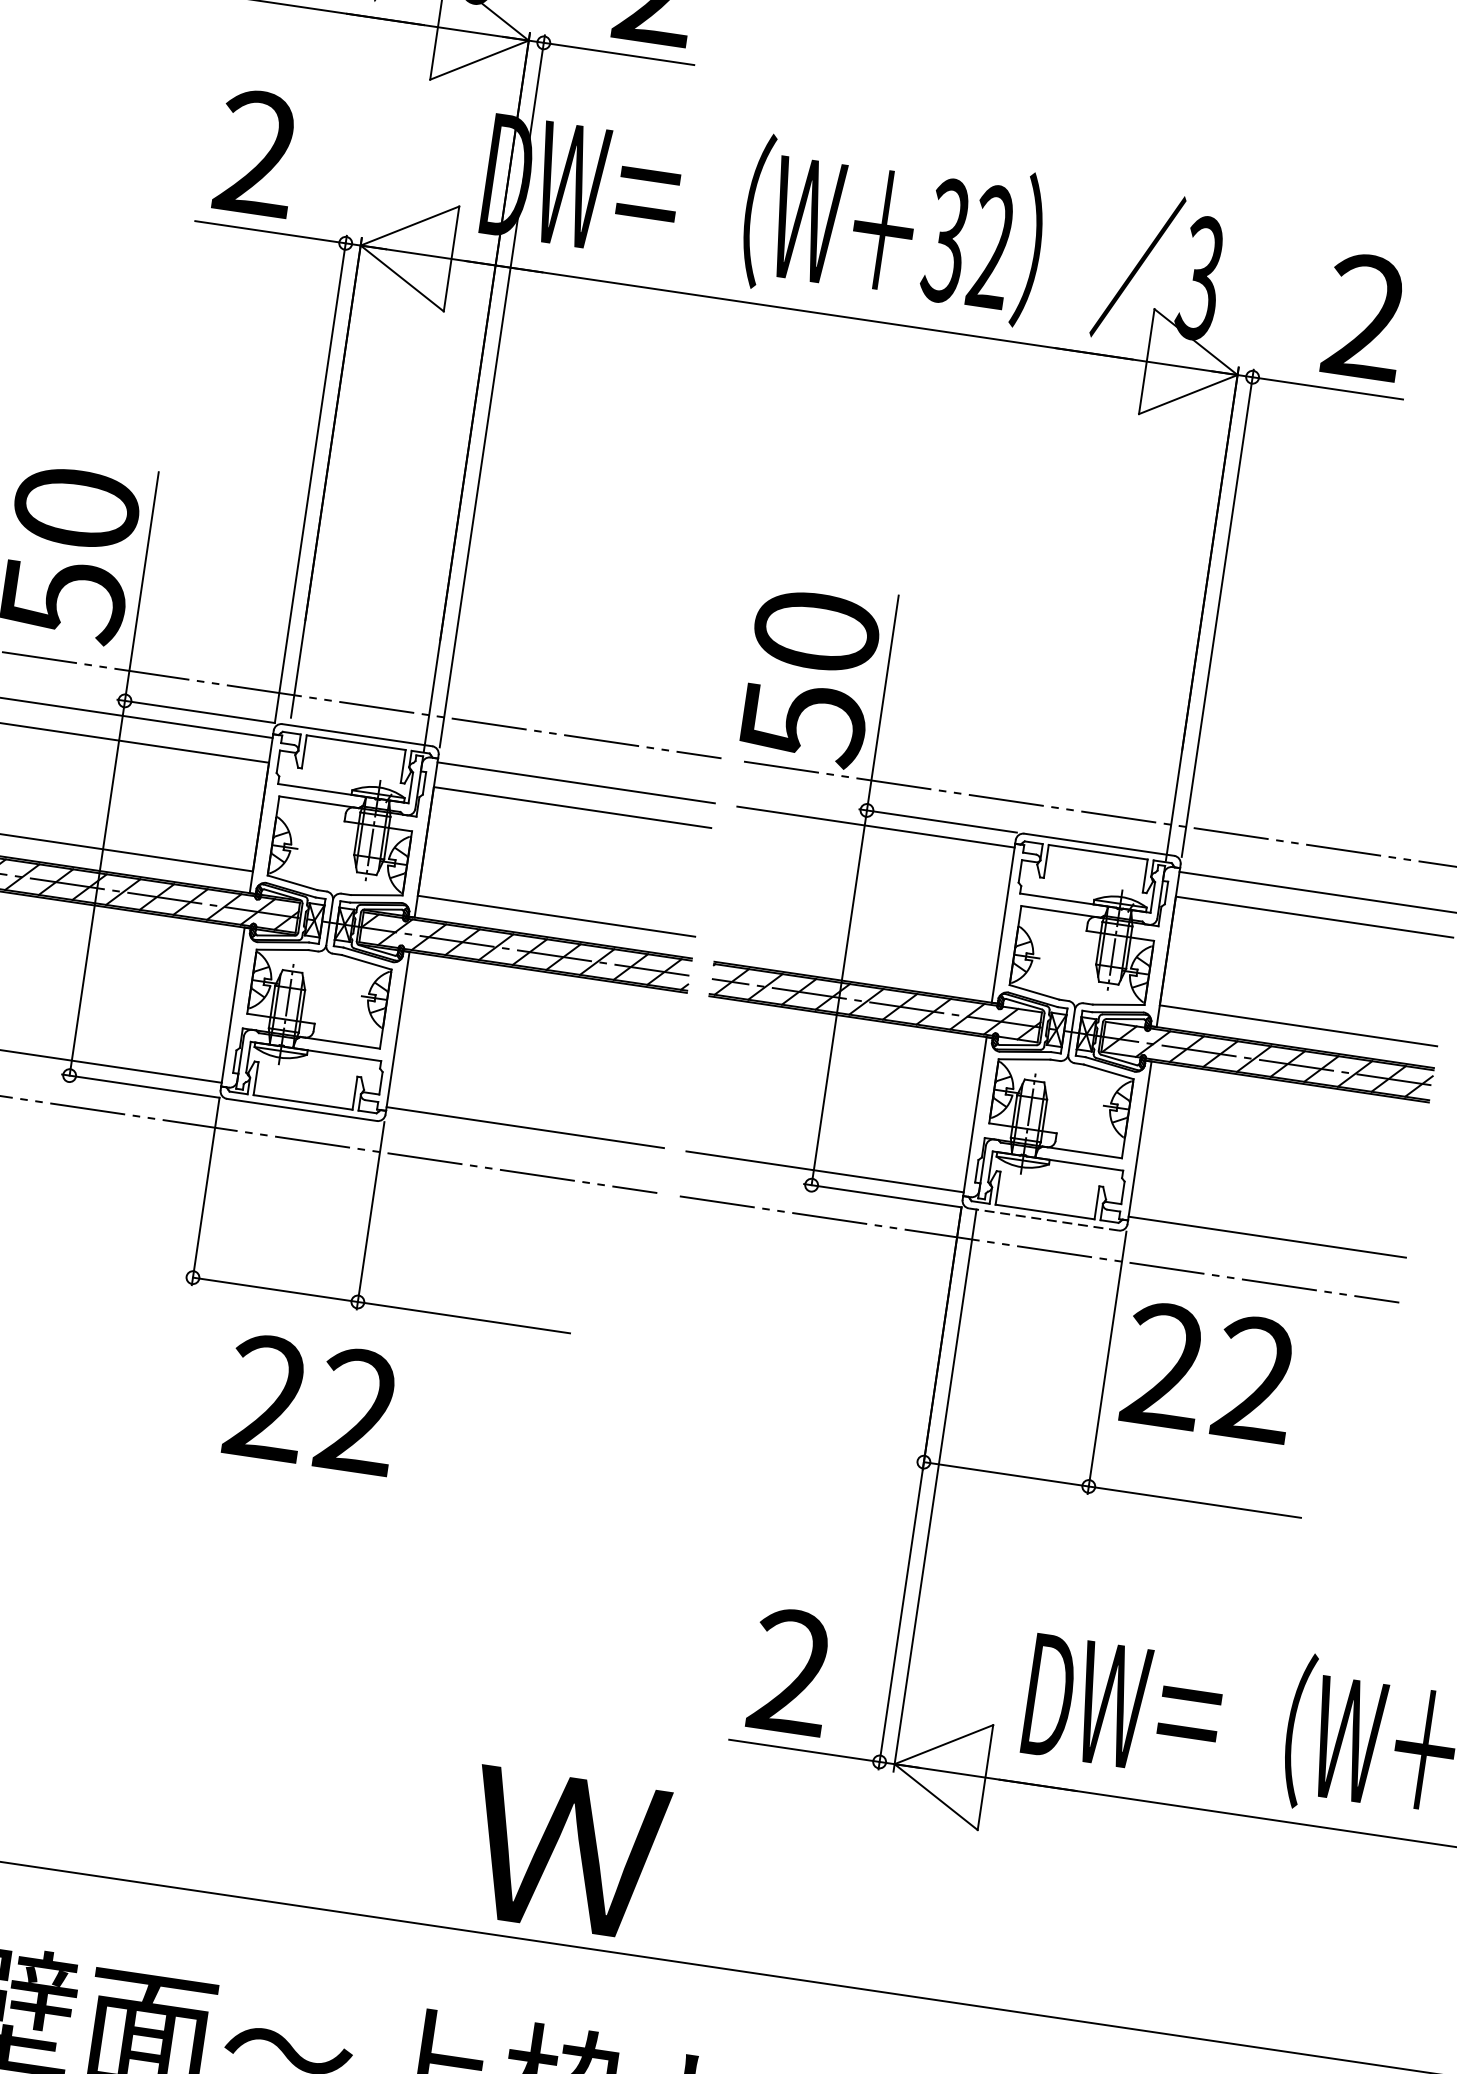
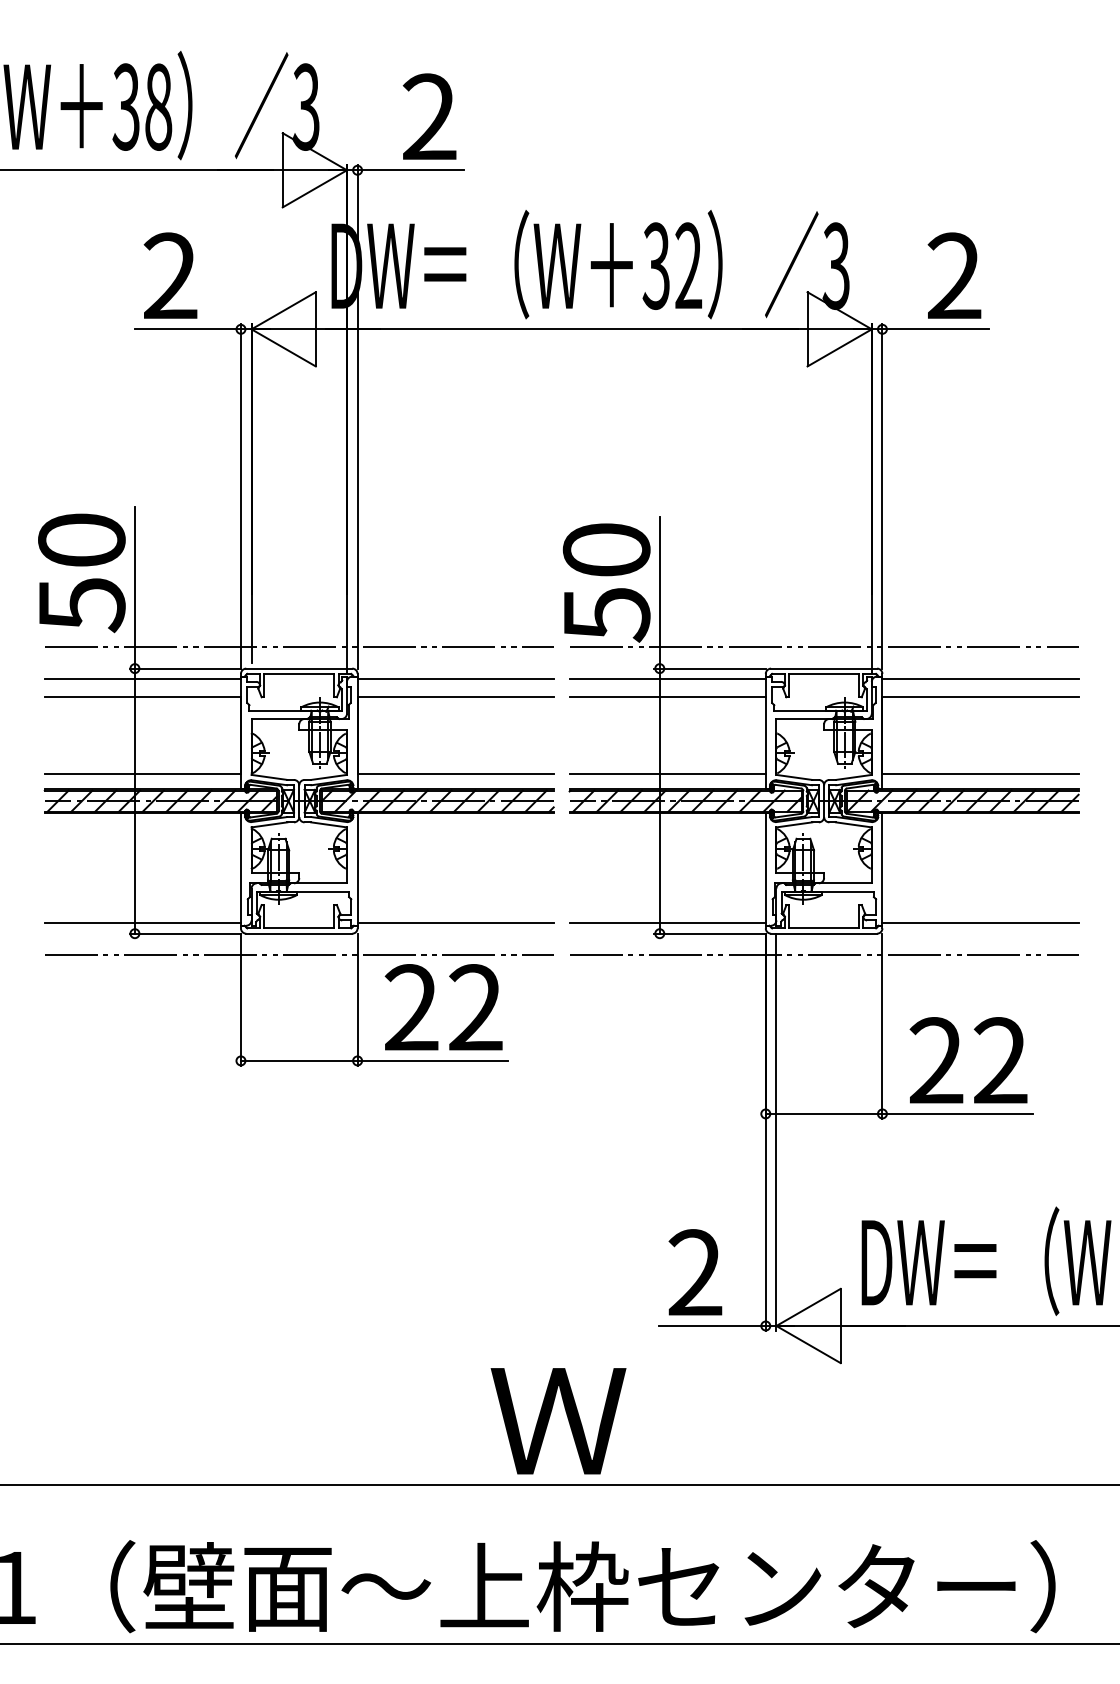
line: (872, 851) -> (667, 696), added
line: (856, 960) -> (667, 773), added
line: (1043, 1219) -> (823, 933), dashed -> solid
text: (1209, 1372) -> (968, 1060), moved
text: (312, 1404) -> (443, 1007), moved

